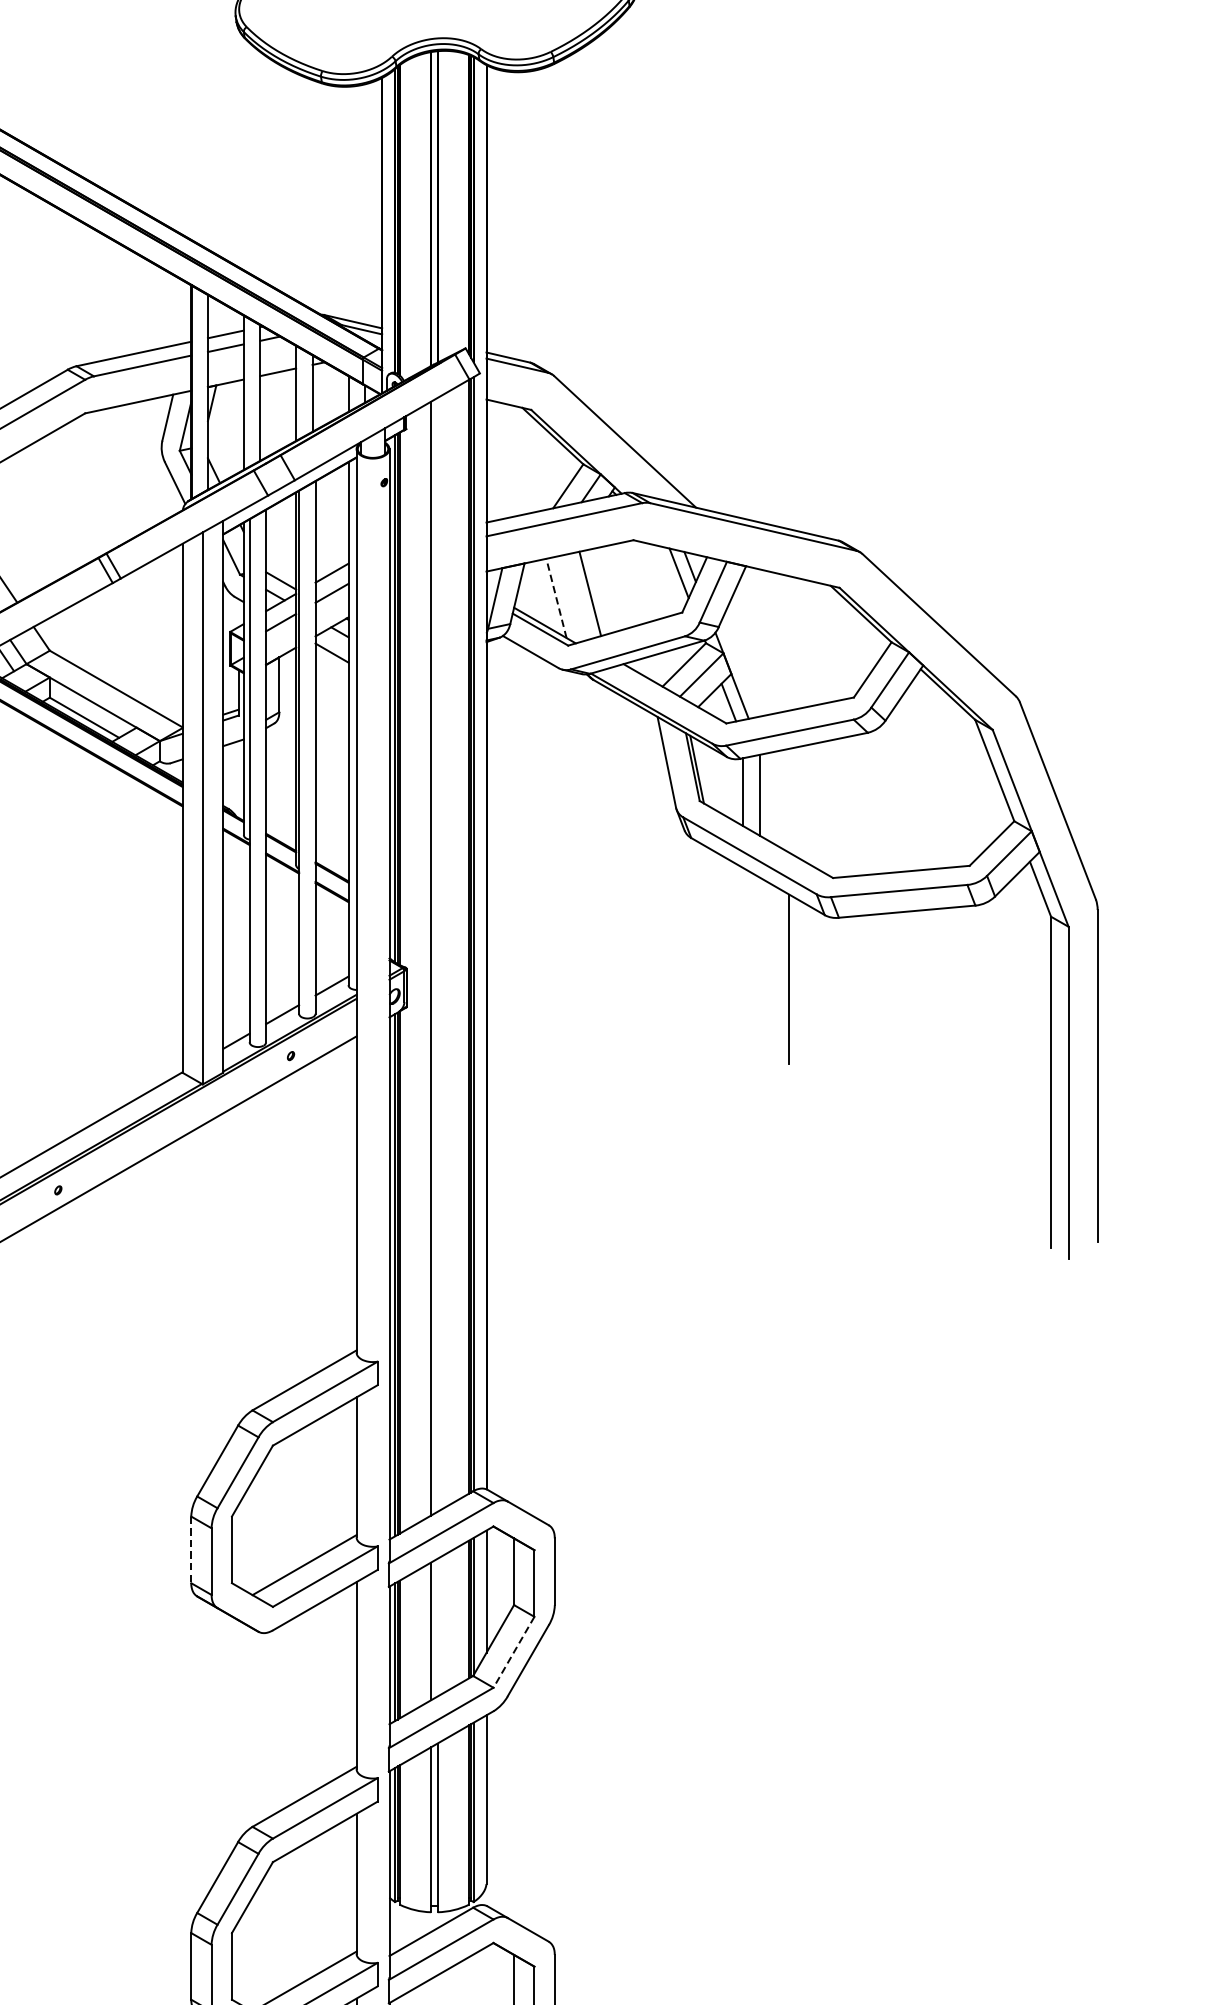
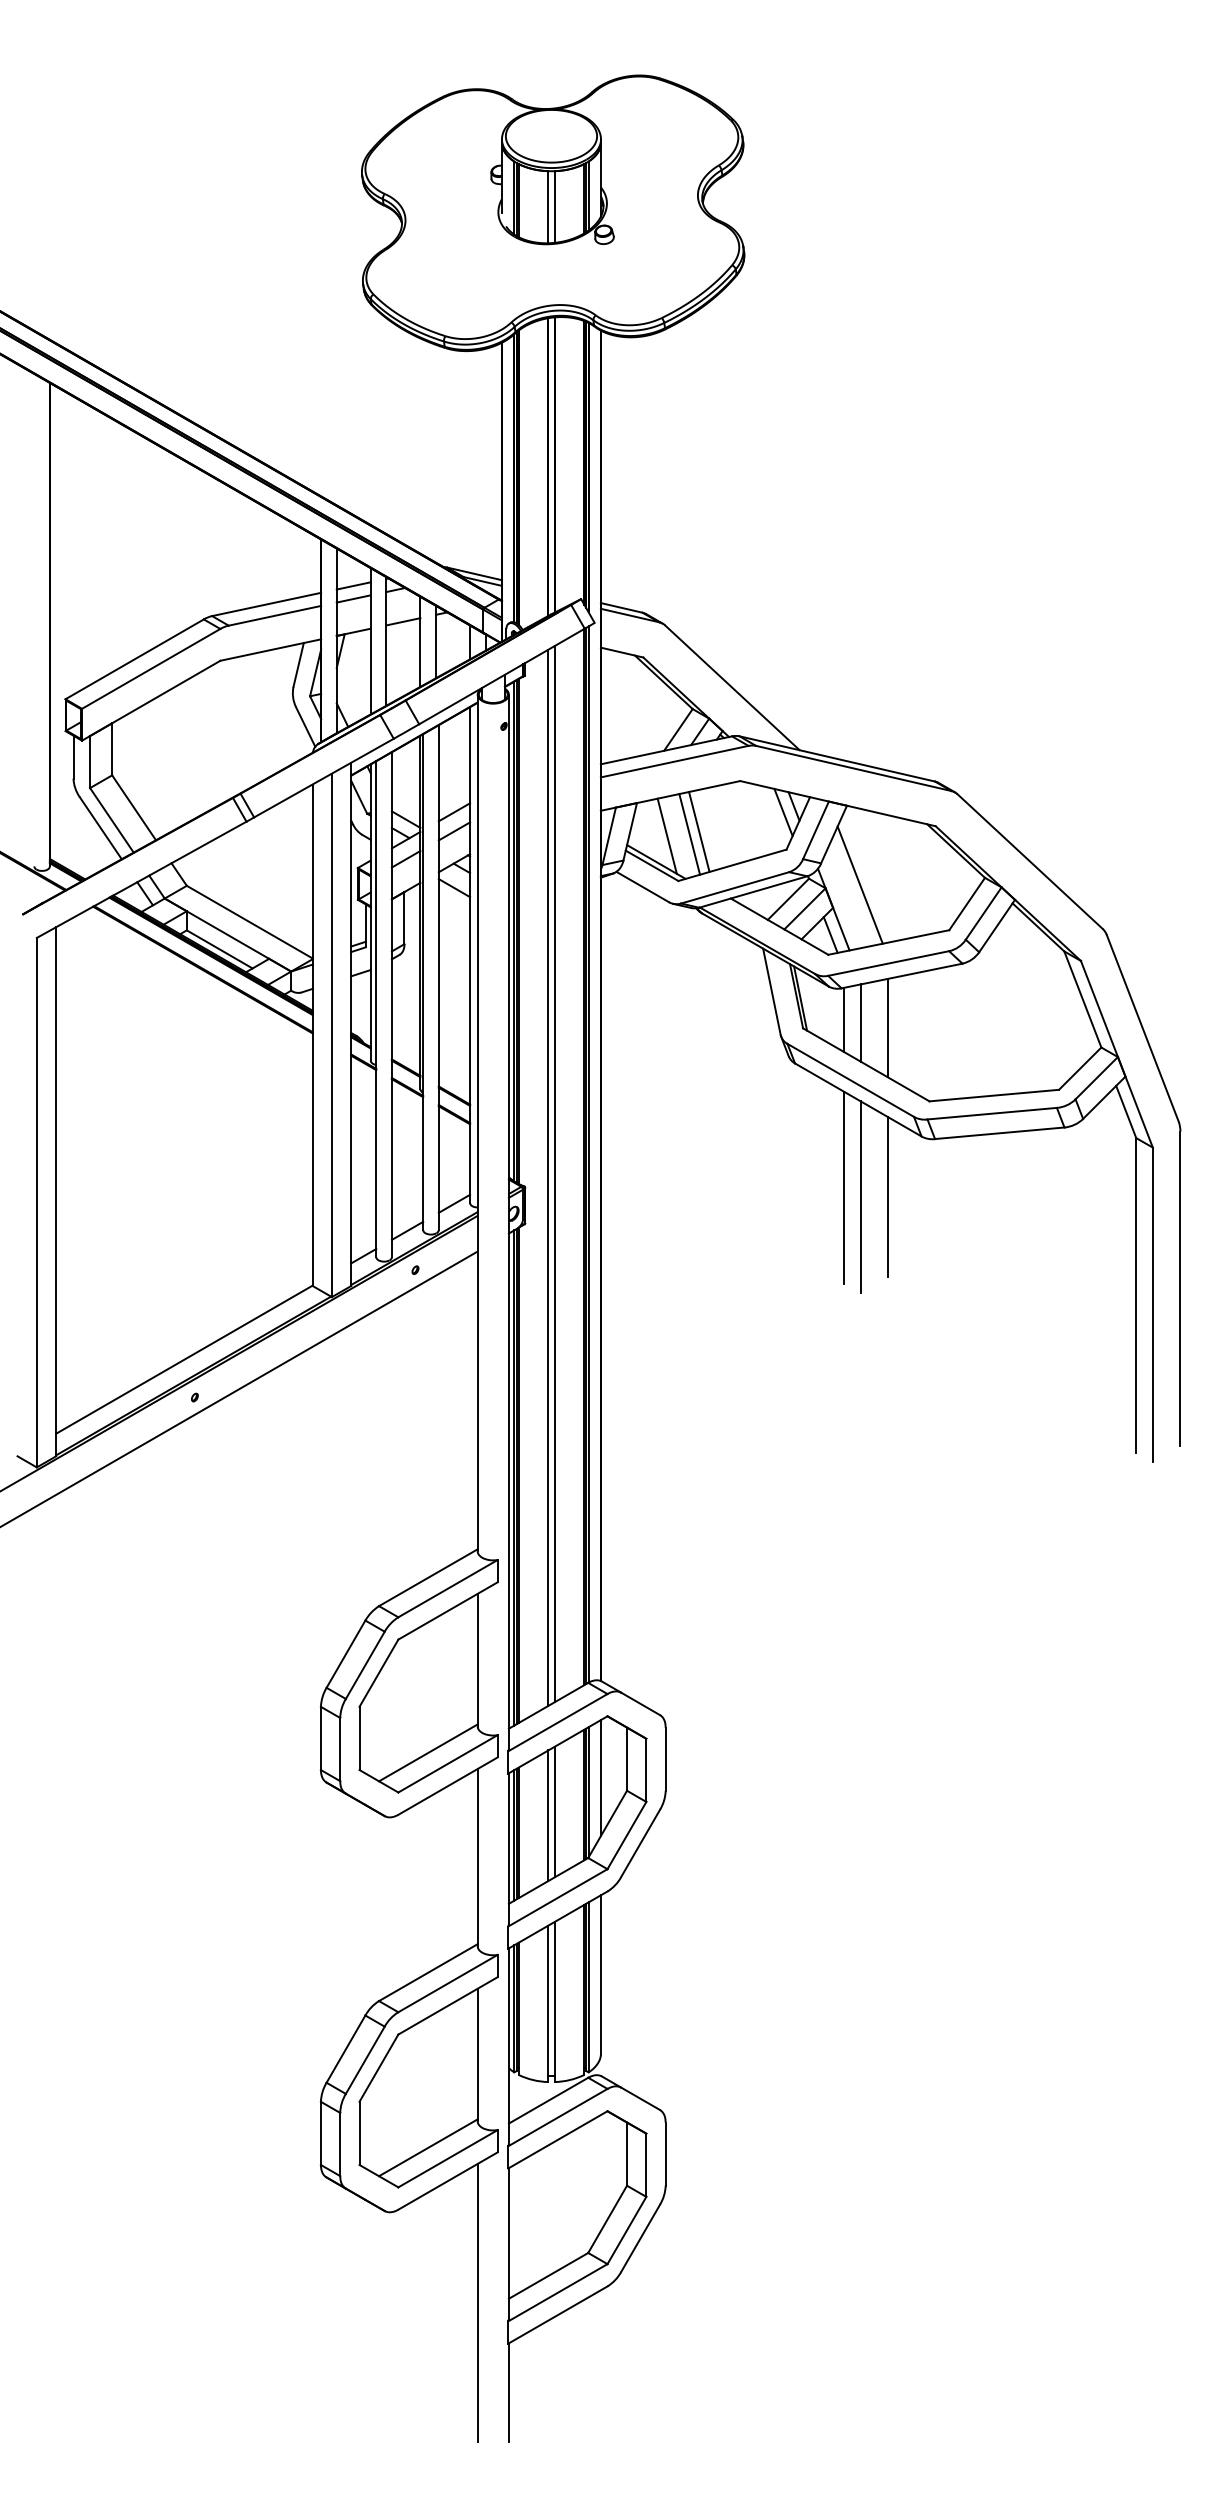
line: (579, 596) -> (689, 834), added
line: (556, 598) -> (667, 836), dashed -> solid
line: (759, 649) -> (859, 884), added
line: (789, 800) -> (888, 1027), added
line: (437, 955) -> (554, 1174), added
line: (742, 968) -> (843, 1187), added
line: (760, 979) -> (860, 1197), added
line: (190, 1549) -> (320, 1738), dashed -> solid
line: (437, 1626) -> (554, 1811), added
line: (513, 1652) -> (626, 1835), dashed -> solid

